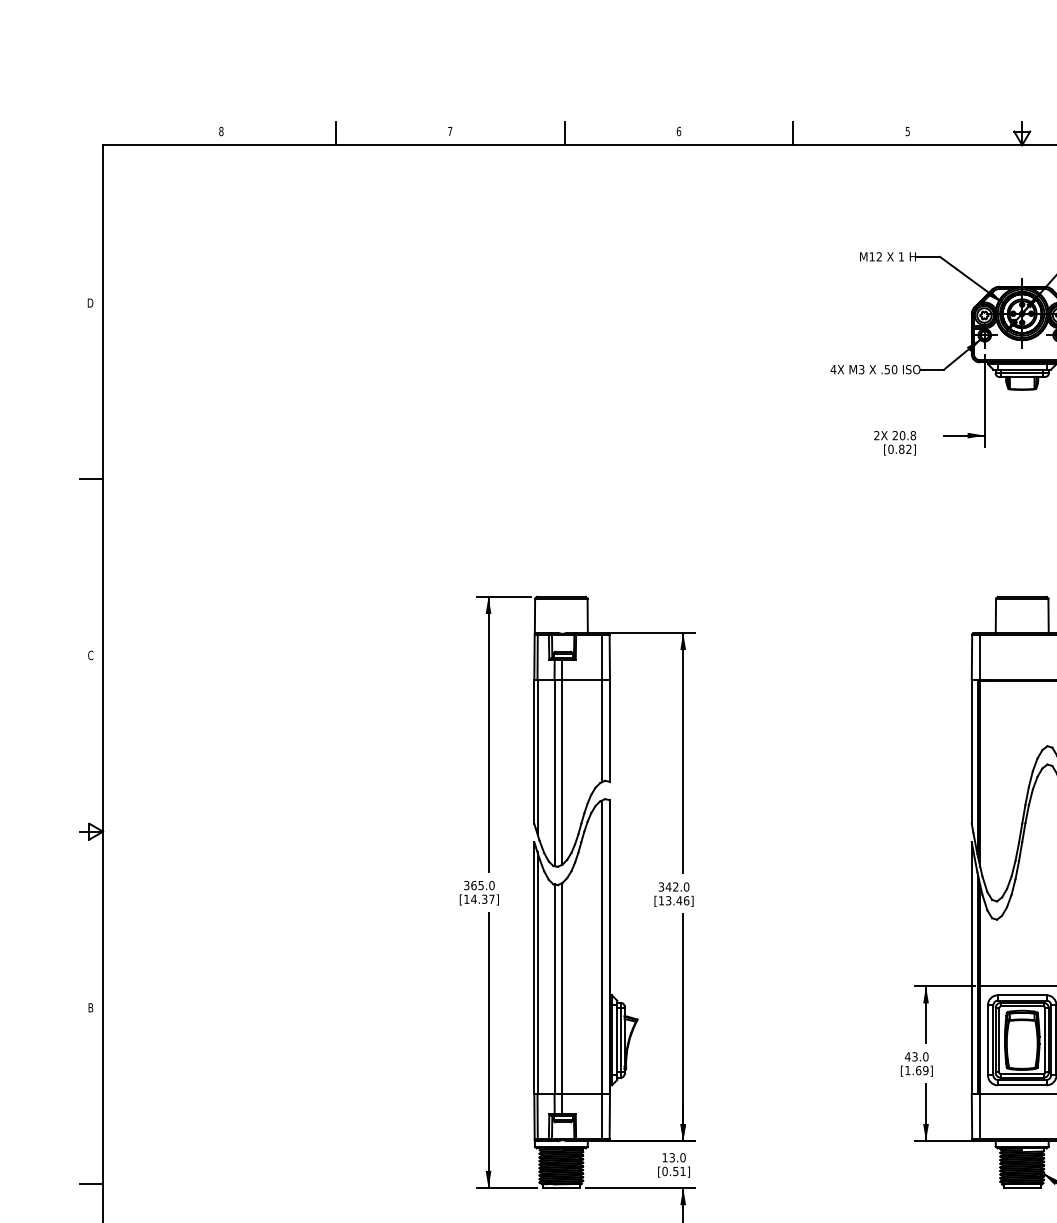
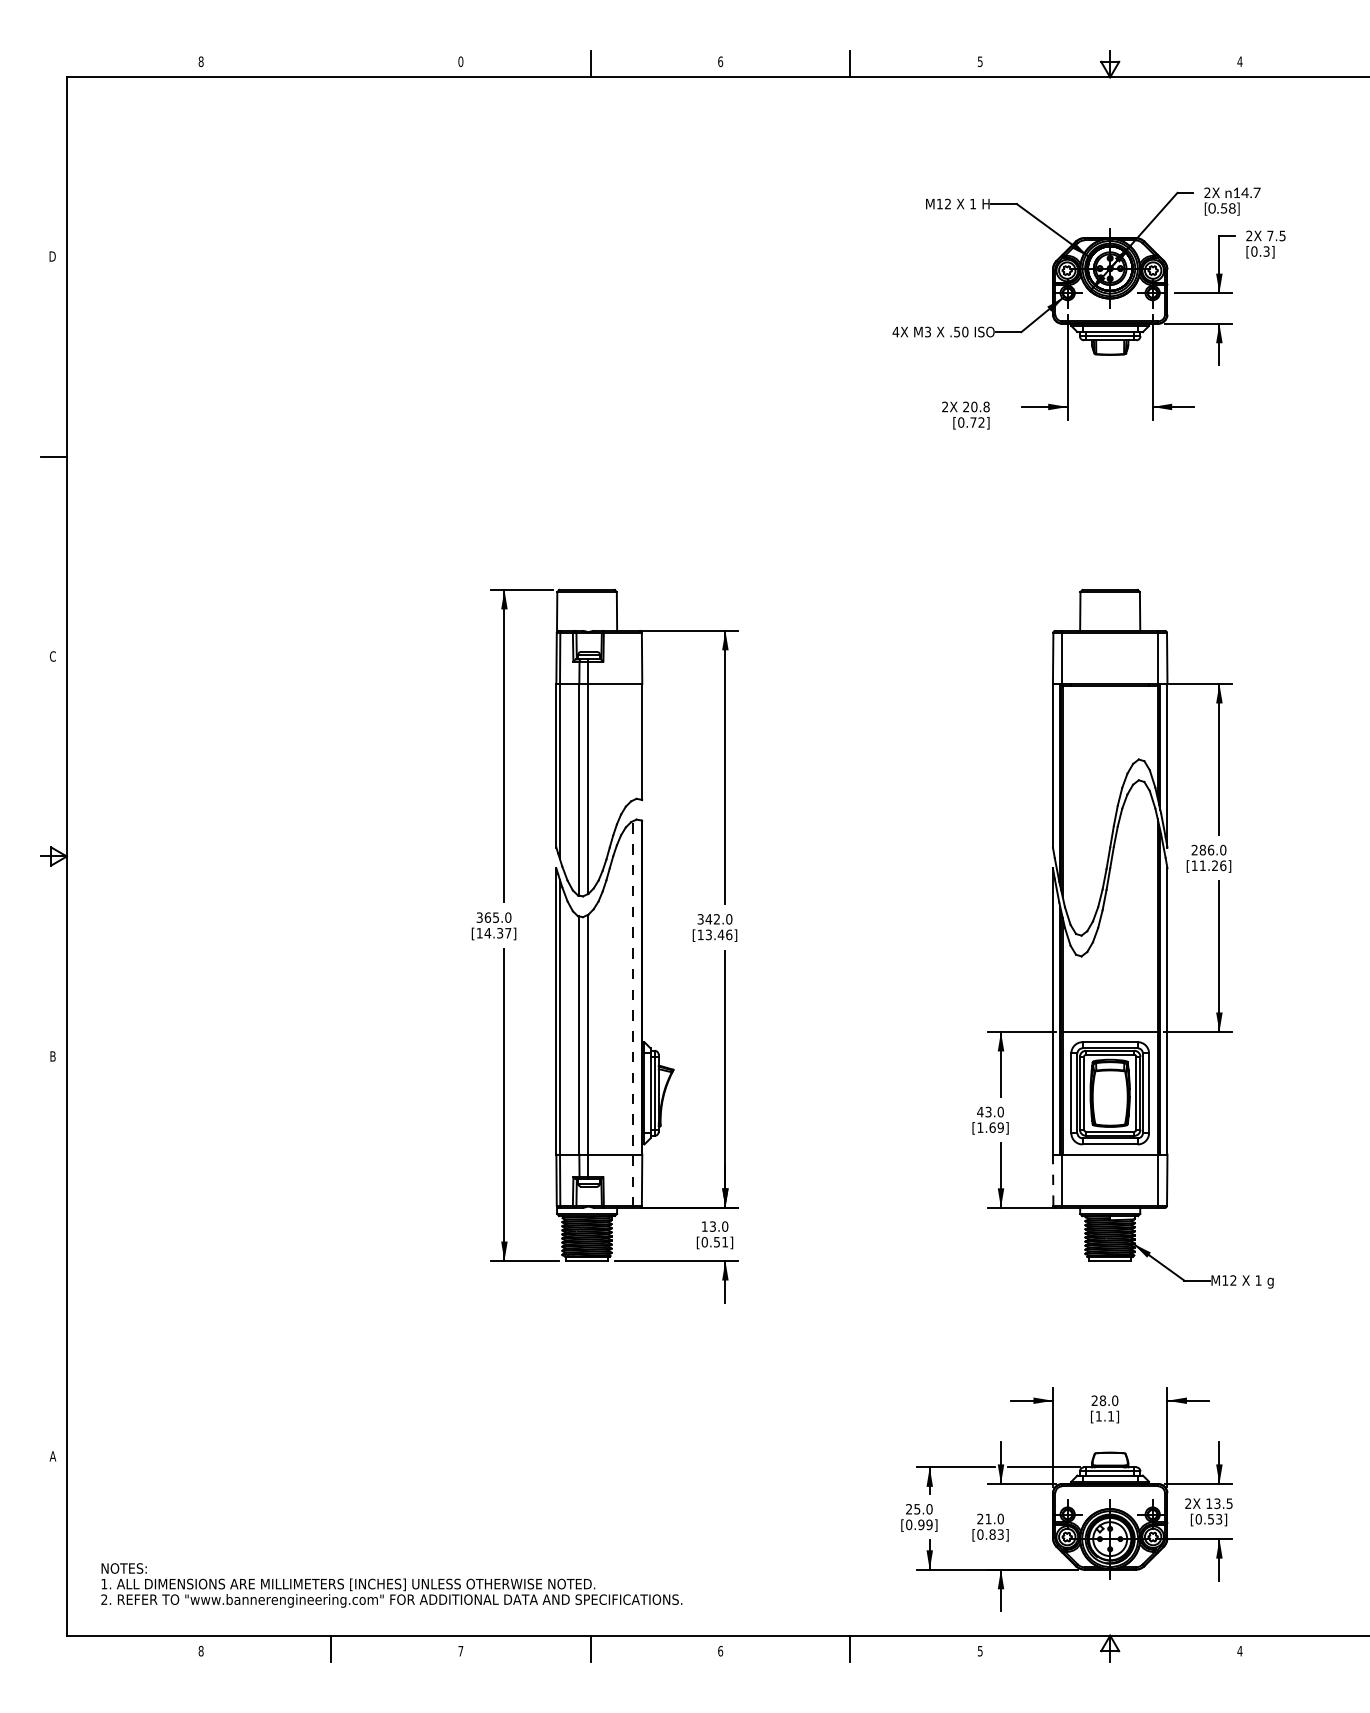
text: (449, 131) -> (460, 61), 7 -> 0
line: (336, 133) -> (331, 64), removed
text: (901, 449) -> (973, 422), [0.82] -> [0.72]
line: (602, 707) -> (633, 715), removed
line: (602, 970) -> (633, 1014), solid -> dashed
line: (972, 1117) -> (1053, 1180), solid -> dashed
line: (91, 1184) -> (53, 1256), removed

